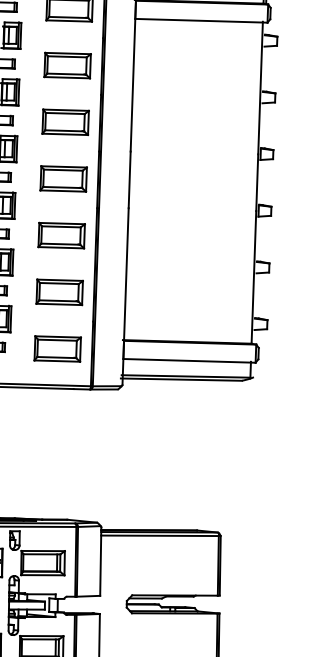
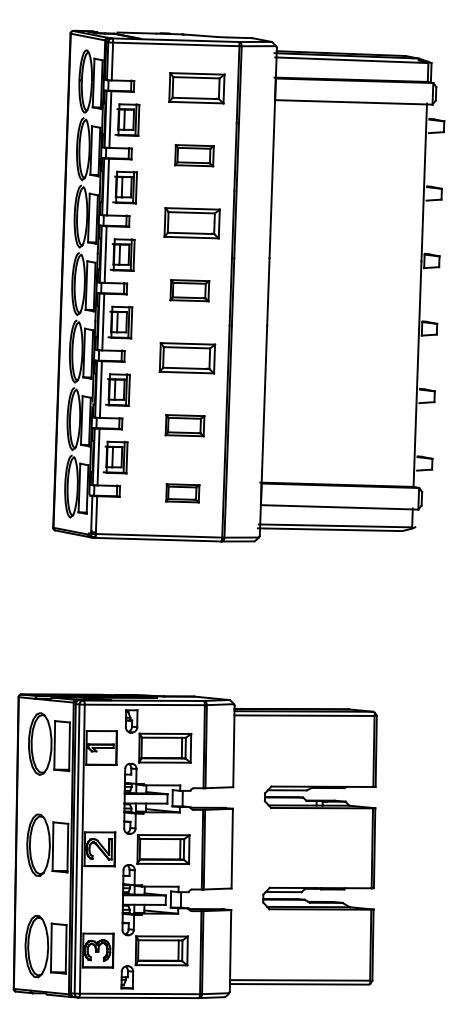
part: (67, 65) -> (194, 155), size x0.7
part: (63, 178) -> (189, 290), size x0.7
part: (59, 292) -> (184, 425), size x0.7
part: (57, 349) -> (182, 493), size x0.6

